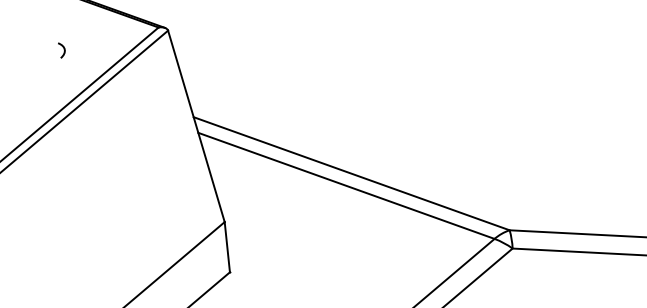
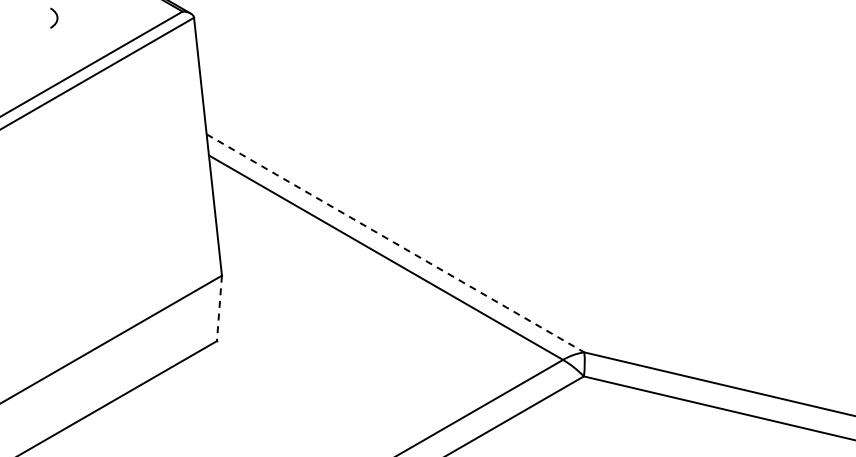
line: (351, 173) -> (395, 243), solid -> dashed
line: (227, 247) -> (219, 308), solid -> dashed

